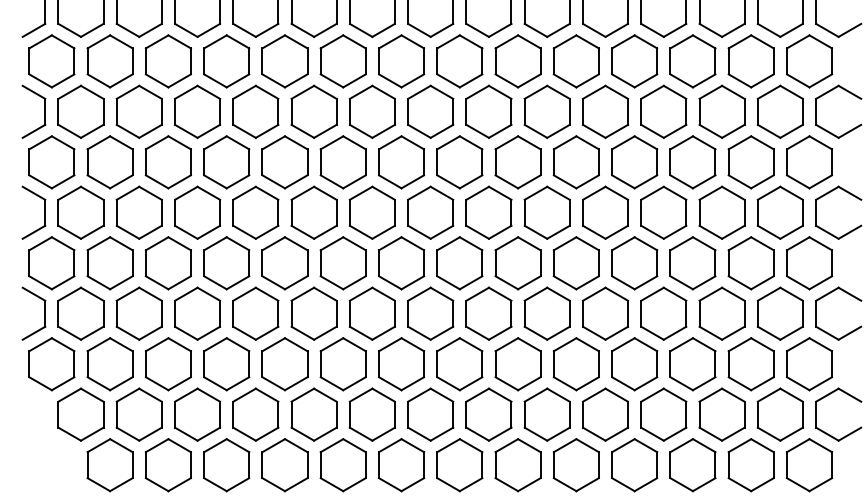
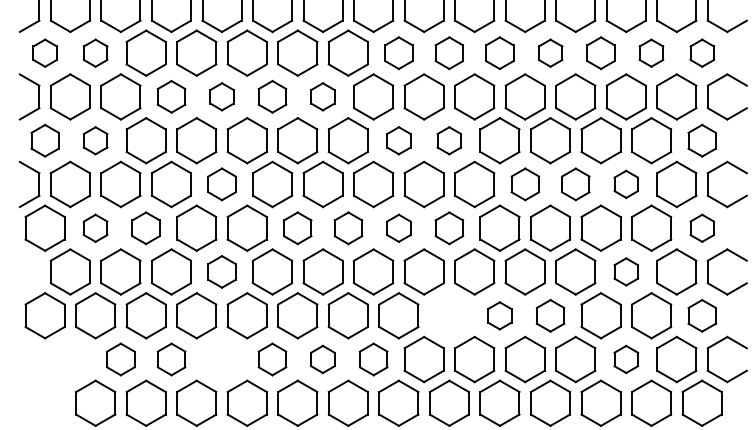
part: (51, 61) -> (44, 53), size x0.6
part: (109, 61) -> (95, 53), size x0.6
part: (459, 61) -> (398, 53), size x0.7
part: (517, 61) -> (448, 53), size x0.7
part: (575, 61) -> (499, 53), size x0.7
part: (634, 61) -> (550, 53), size x0.6
part: (692, 61) -> (600, 53), size x0.7
part: (750, 61) -> (650, 53), size x0.6
part: (809, 61) -> (702, 53), size x0.6
part: (197, 111) -> (171, 96), size x0.7
part: (255, 111) -> (221, 96), size x0.6
part: (313, 111) -> (272, 96), size x0.7
part: (371, 111) -> (322, 96), size x0.6
part: (51, 162) -> (44, 140), size x0.7
part: (109, 162) -> (95, 140), size x0.6
part: (459, 162) -> (398, 140), size x0.6
part: (517, 162) -> (448, 140), size x0.6
part: (809, 162) -> (702, 140), size x0.7
part: (255, 212) -> (221, 184), size x0.7
part: (605, 212) -> (525, 184), size x0.7
part: (663, 212) -> (575, 184), size x0.7
part: (721, 212) -> (625, 184), size x0.6
part: (109, 263) -> (95, 228), size x0.6
part: (167, 263) -> (145, 228), size x0.7
part: (342, 263) -> (297, 228), size x0.7
part: (401, 263) -> (348, 228), size x0.7
part: (459, 263) -> (398, 228), size x0.6
part: (517, 263) -> (448, 228), size x0.7
part: (809, 263) -> (702, 228), size x0.6
part: (44, 313) -> (38, 271), removed
part: (255, 313) -> (221, 271), size x0.7
part: (721, 313) -> (625, 271), size x0.6
part: (517, 364) -> (448, 316), removed
part: (575, 364) -> (499, 316), size x0.6
part: (634, 364) -> (550, 316), size x0.7
part: (809, 364) -> (702, 316), size x0.7
part: (80, 414) -> (69, 359), removed
part: (138, 414) -> (120, 359), size x0.7
part: (197, 414) -> (171, 359), size x0.7
part: (255, 414) -> (221, 359), removed
part: (313, 414) -> (272, 359), size x0.7
part: (371, 414) -> (322, 359), size x0.6
part: (430, 414) -> (373, 359), size x0.7
part: (721, 414) -> (625, 359), size x0.6

